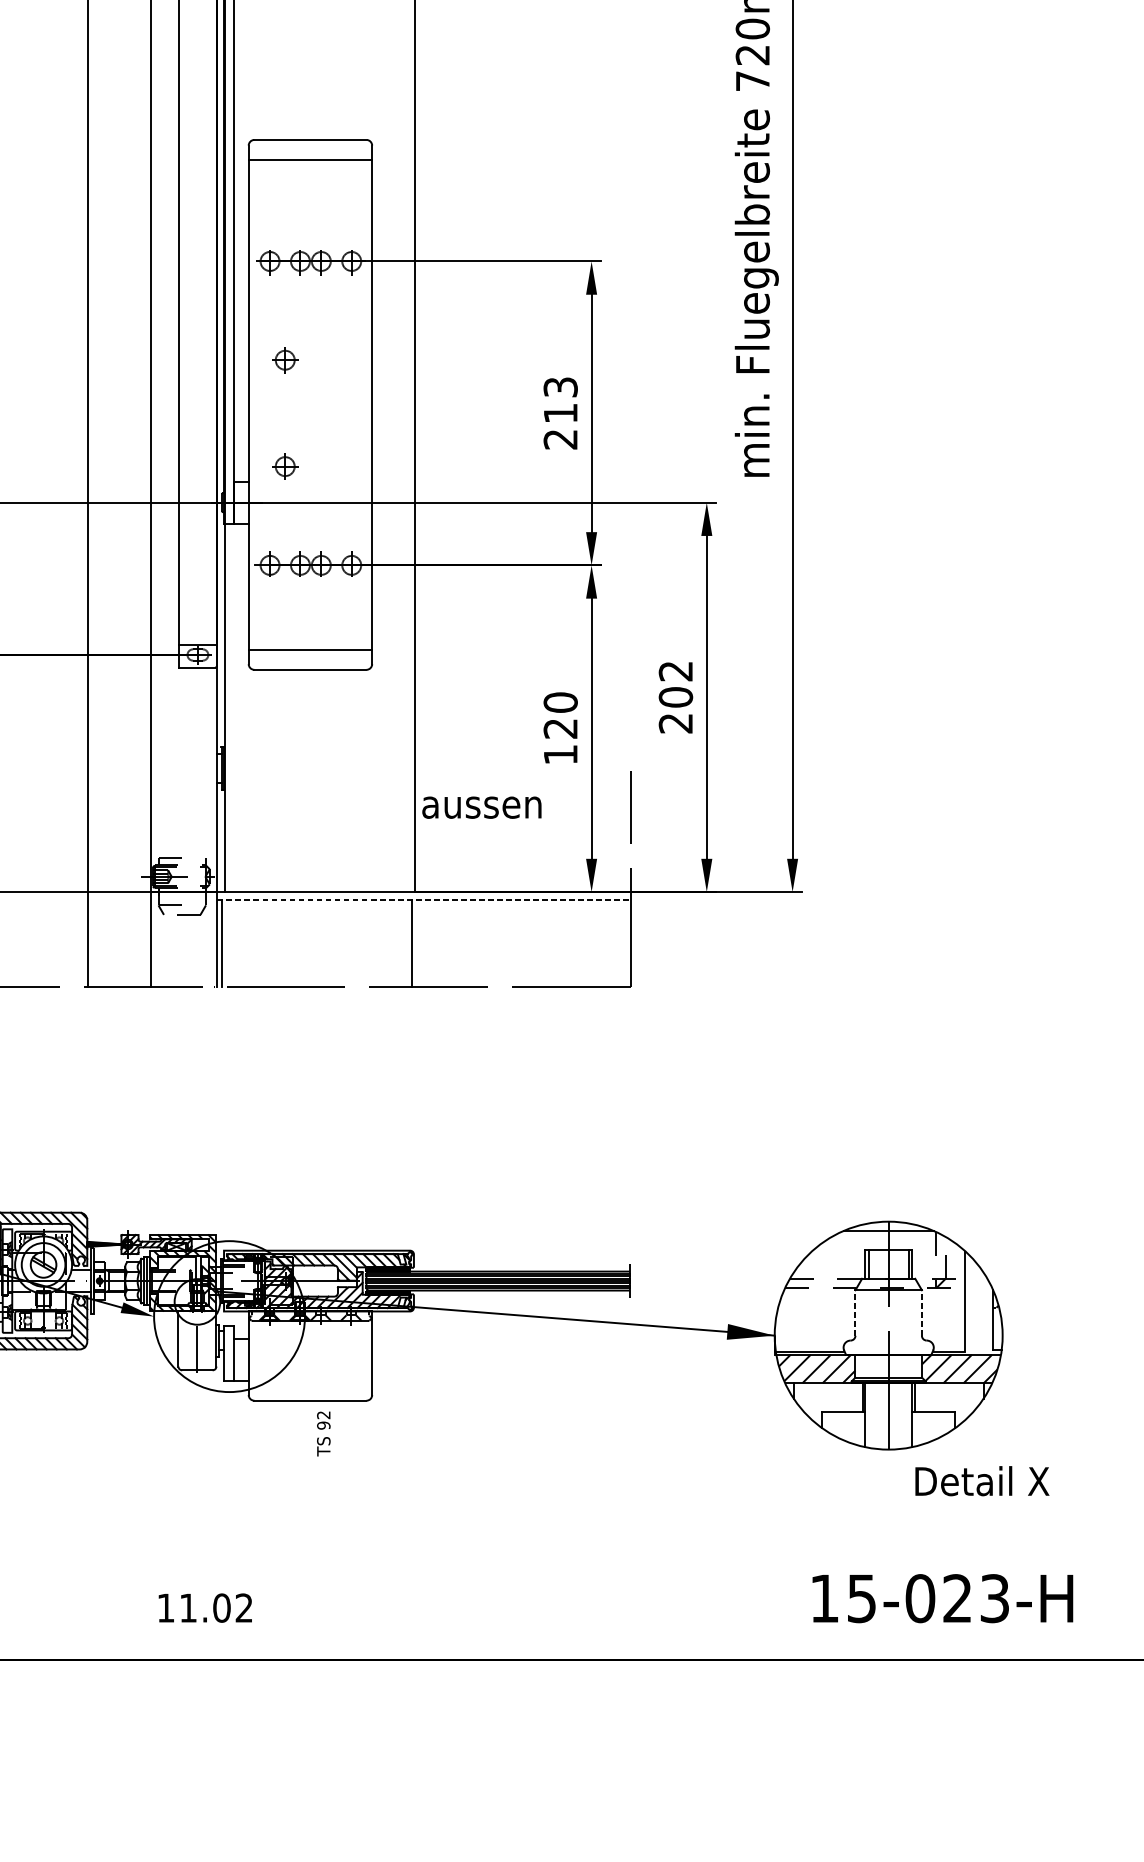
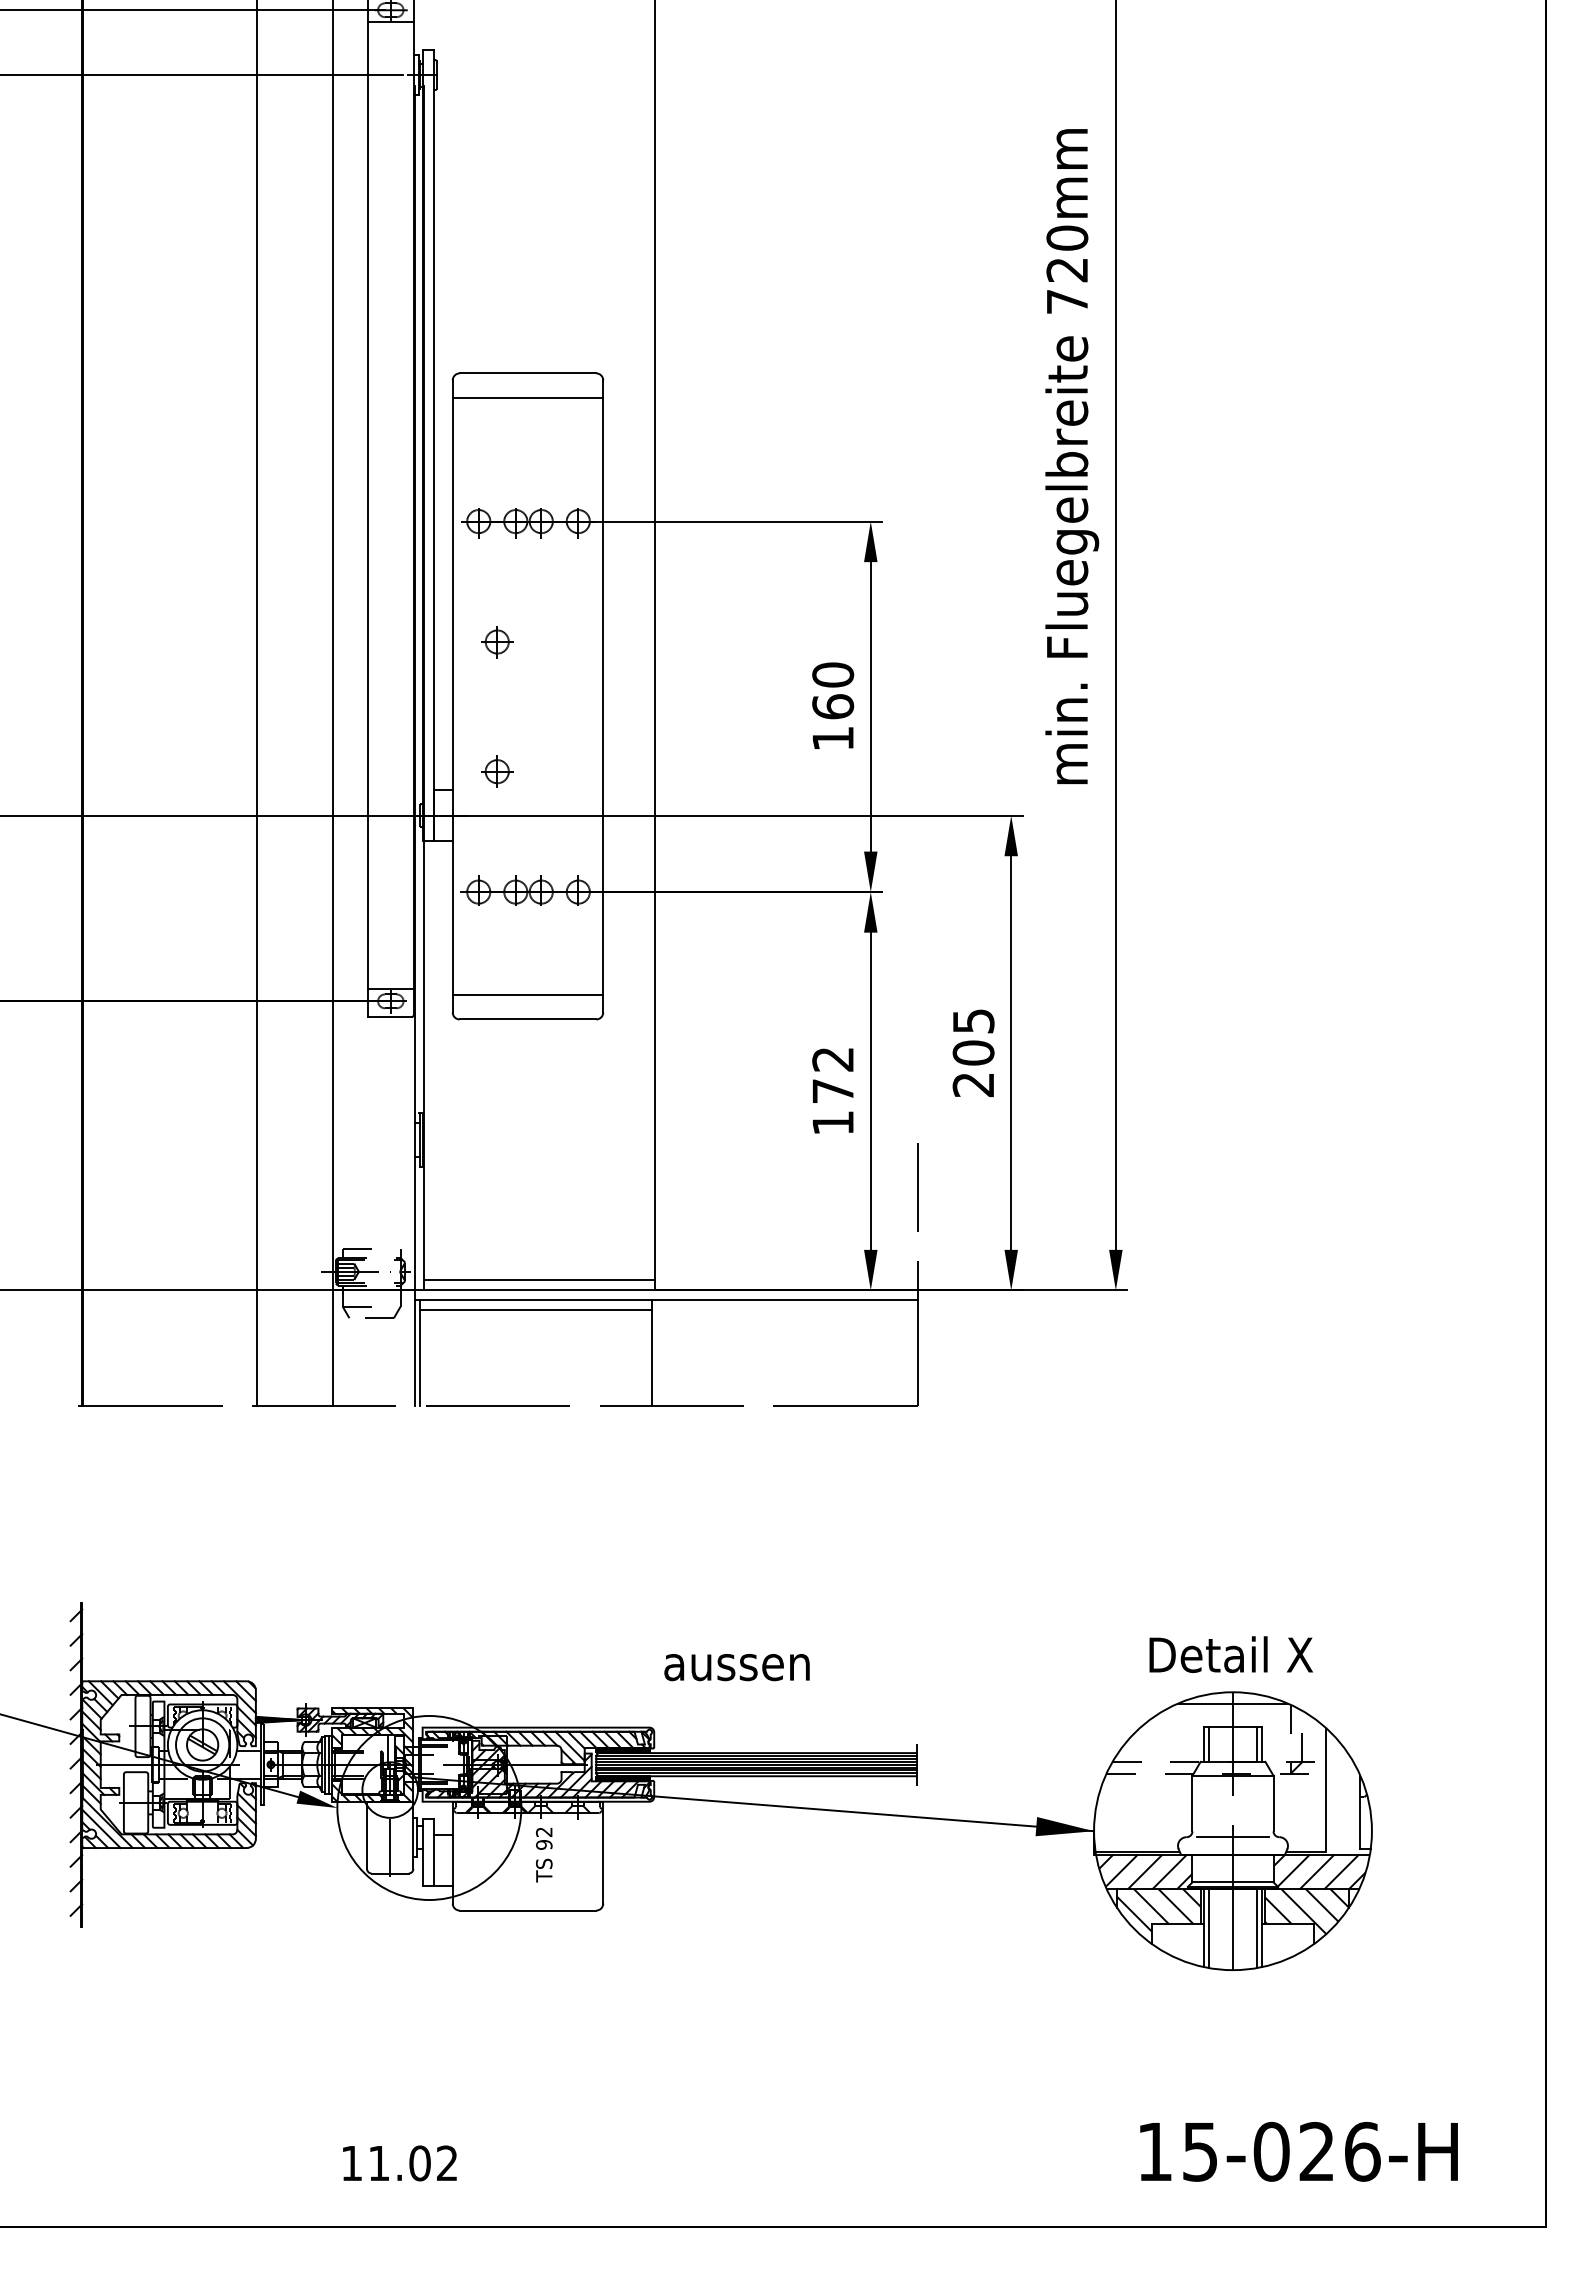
text: (561, 413) -> (833, 706), 213 -> 160
text: (675, 671) -> (973, 1021), 202 -> 205
text: (561, 714) -> (833, 1074), 120 -> 172
text: (481, 807) -> (736, 1667), moved
line: (319, 883) -> (539, 1279), added
line: (424, 899) -> (666, 1299), dashed -> solid
line: (316, 908) -> (535, 1310), added
line: (855, 1312) -> (1192, 1803), dashed -> solid
line: (921, 1312) -> (1273, 1803), dashed -> solid
line: (888, 1340) -> (1232, 1837), added
hatch: (828, 1400) -> (1159, 1910), added
hatch: (948, 1401) -> (1306, 1911), added
line: (868, 1415) -> (1208, 1928), added
line: (908, 1415) -> (1257, 1928), added
text: (323, 1433) -> (544, 1854), moved
text: (981, 1481) -> (1230, 1654), moved
text: (994, 1598) -> (1362, 2151), 15-023-H -> 15-026-H

